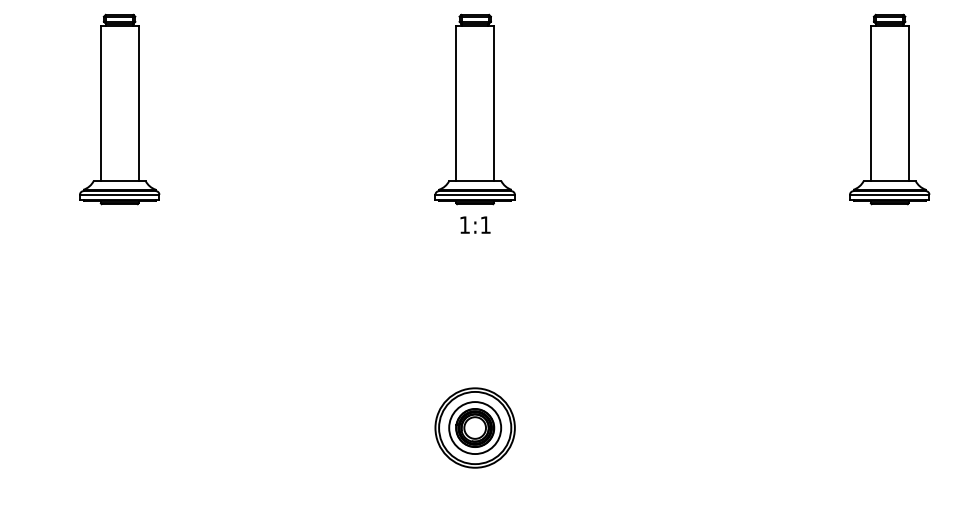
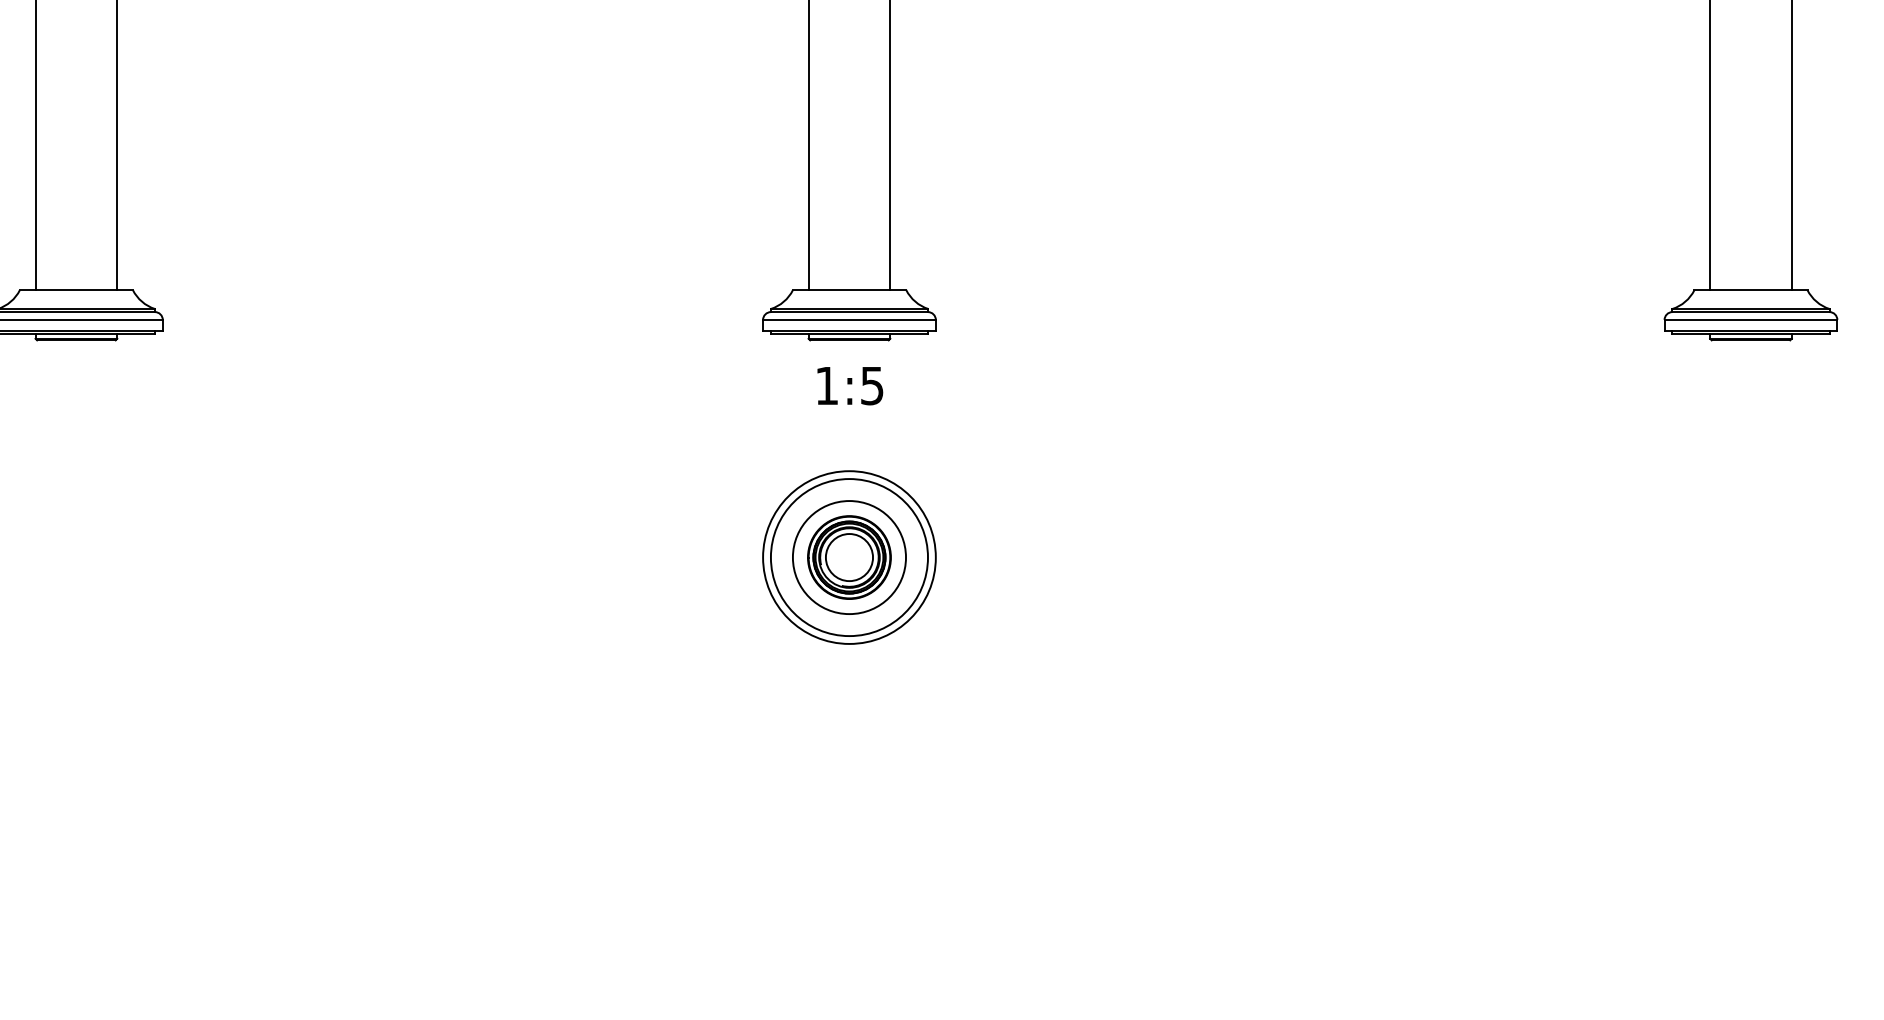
text: (485, 224) -> (871, 384), 1:1 -> 1:5
part: (474, 427) -> (847, 556), moved

